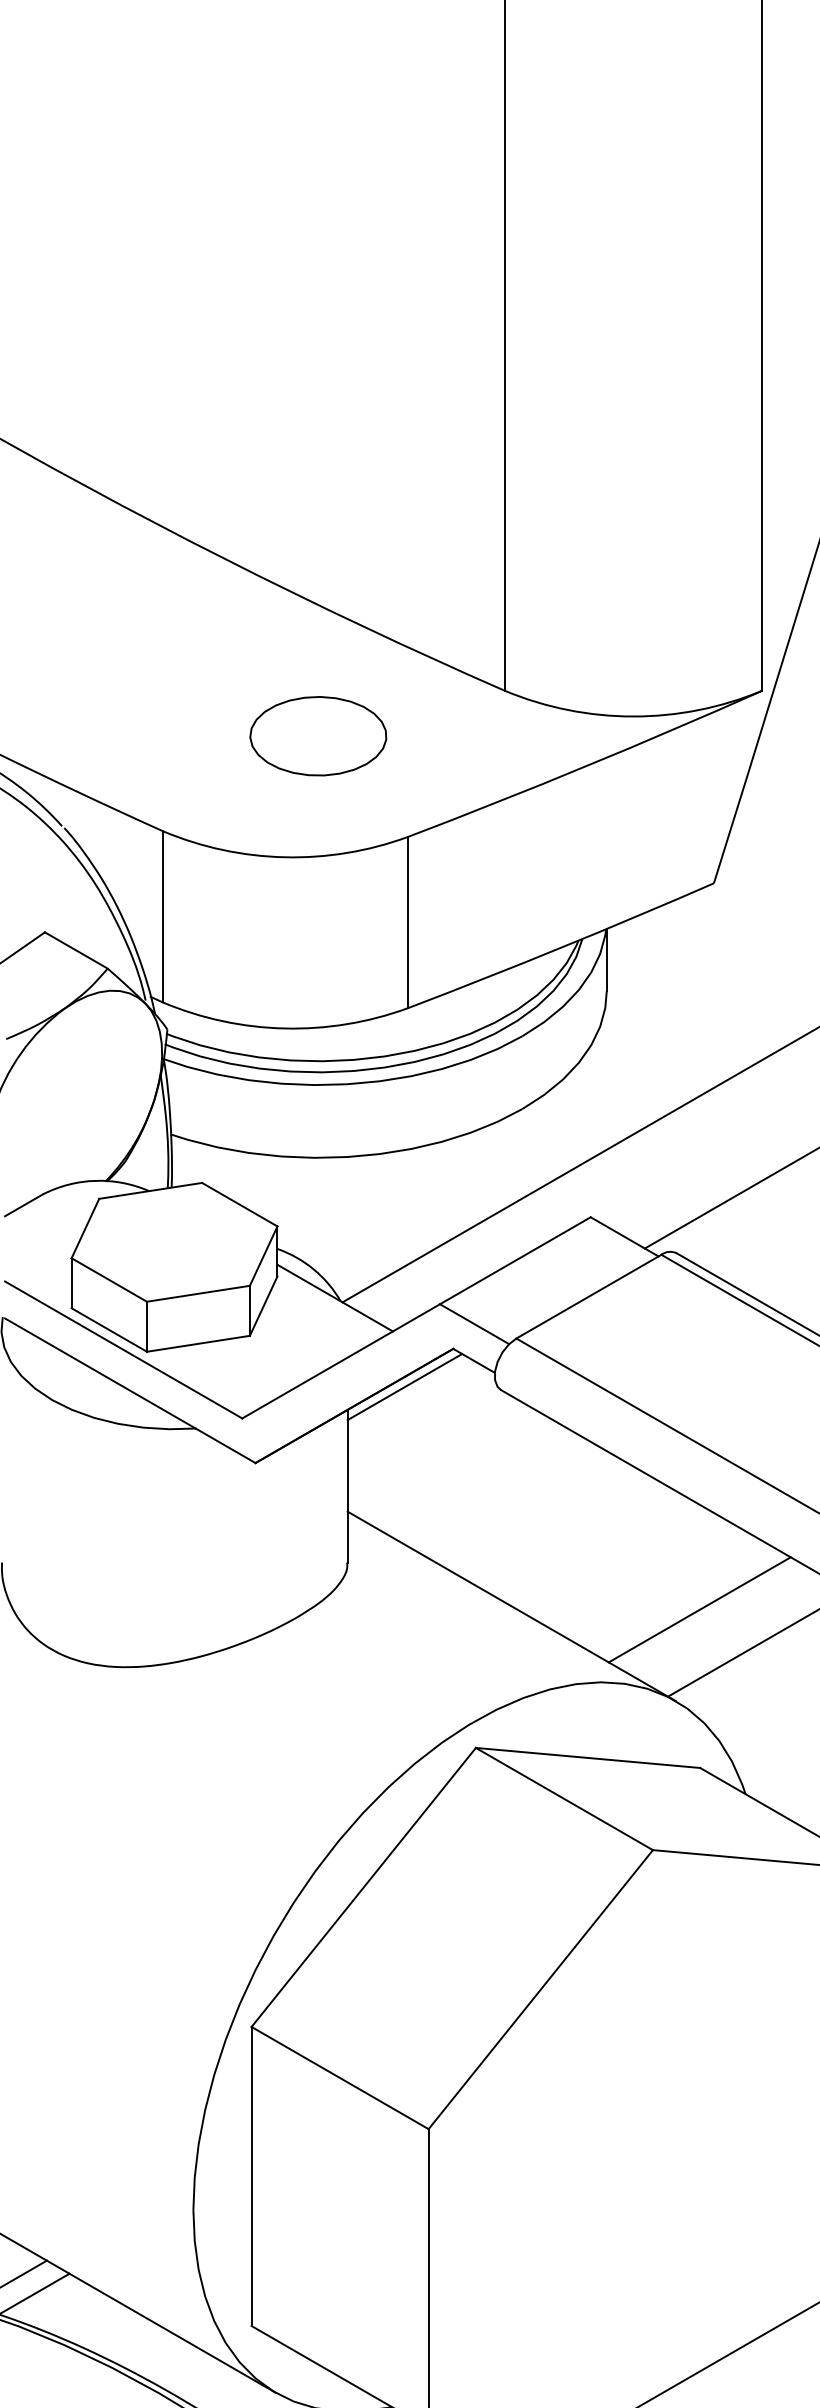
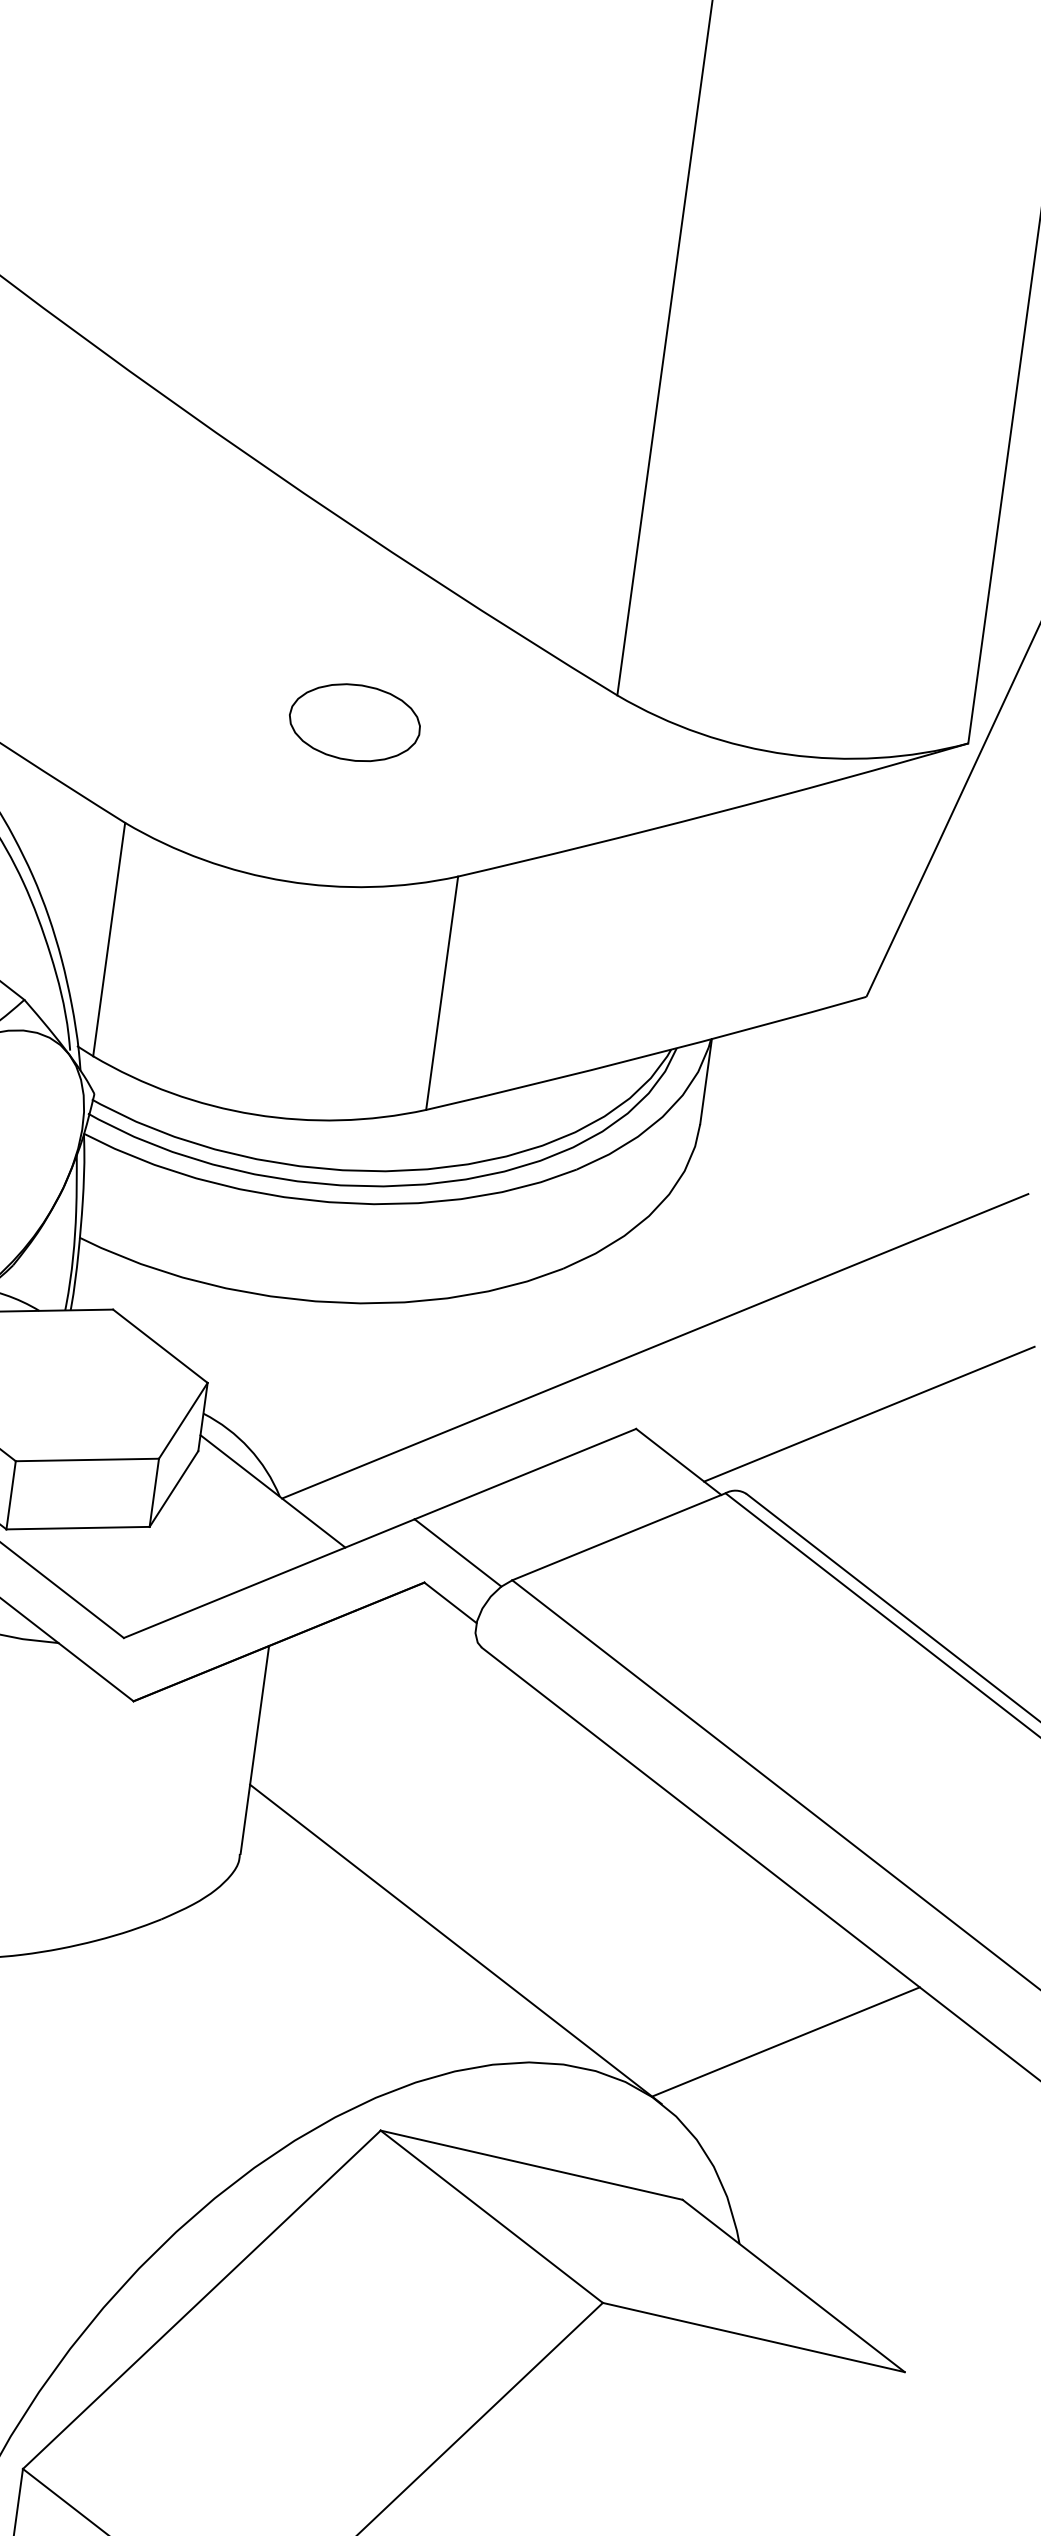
part: (318, 736) -> (355, 722), size x0.7
line: (404, 1387) -> (350, 1626), removed
line: (699, 1609) -> (711, 1983), removed

